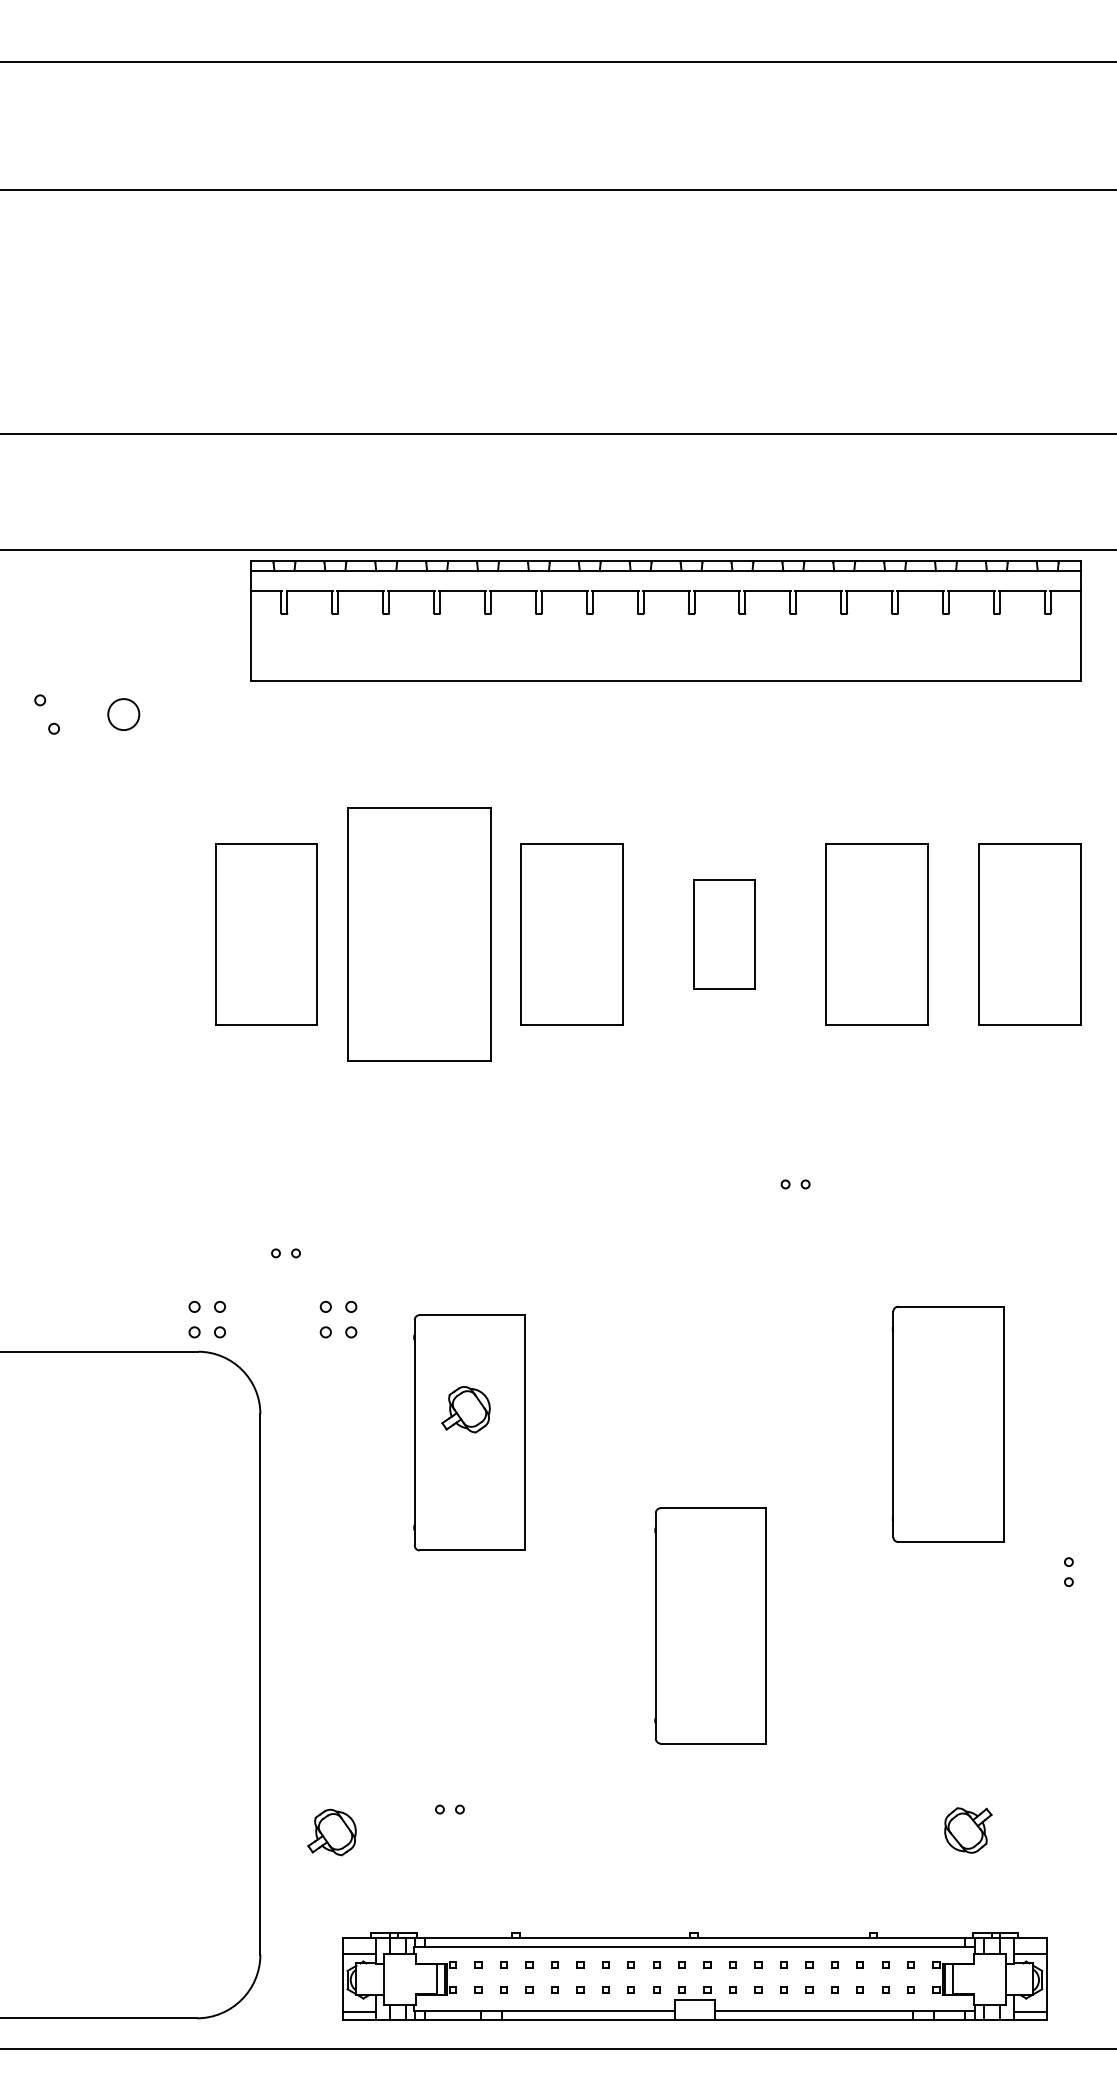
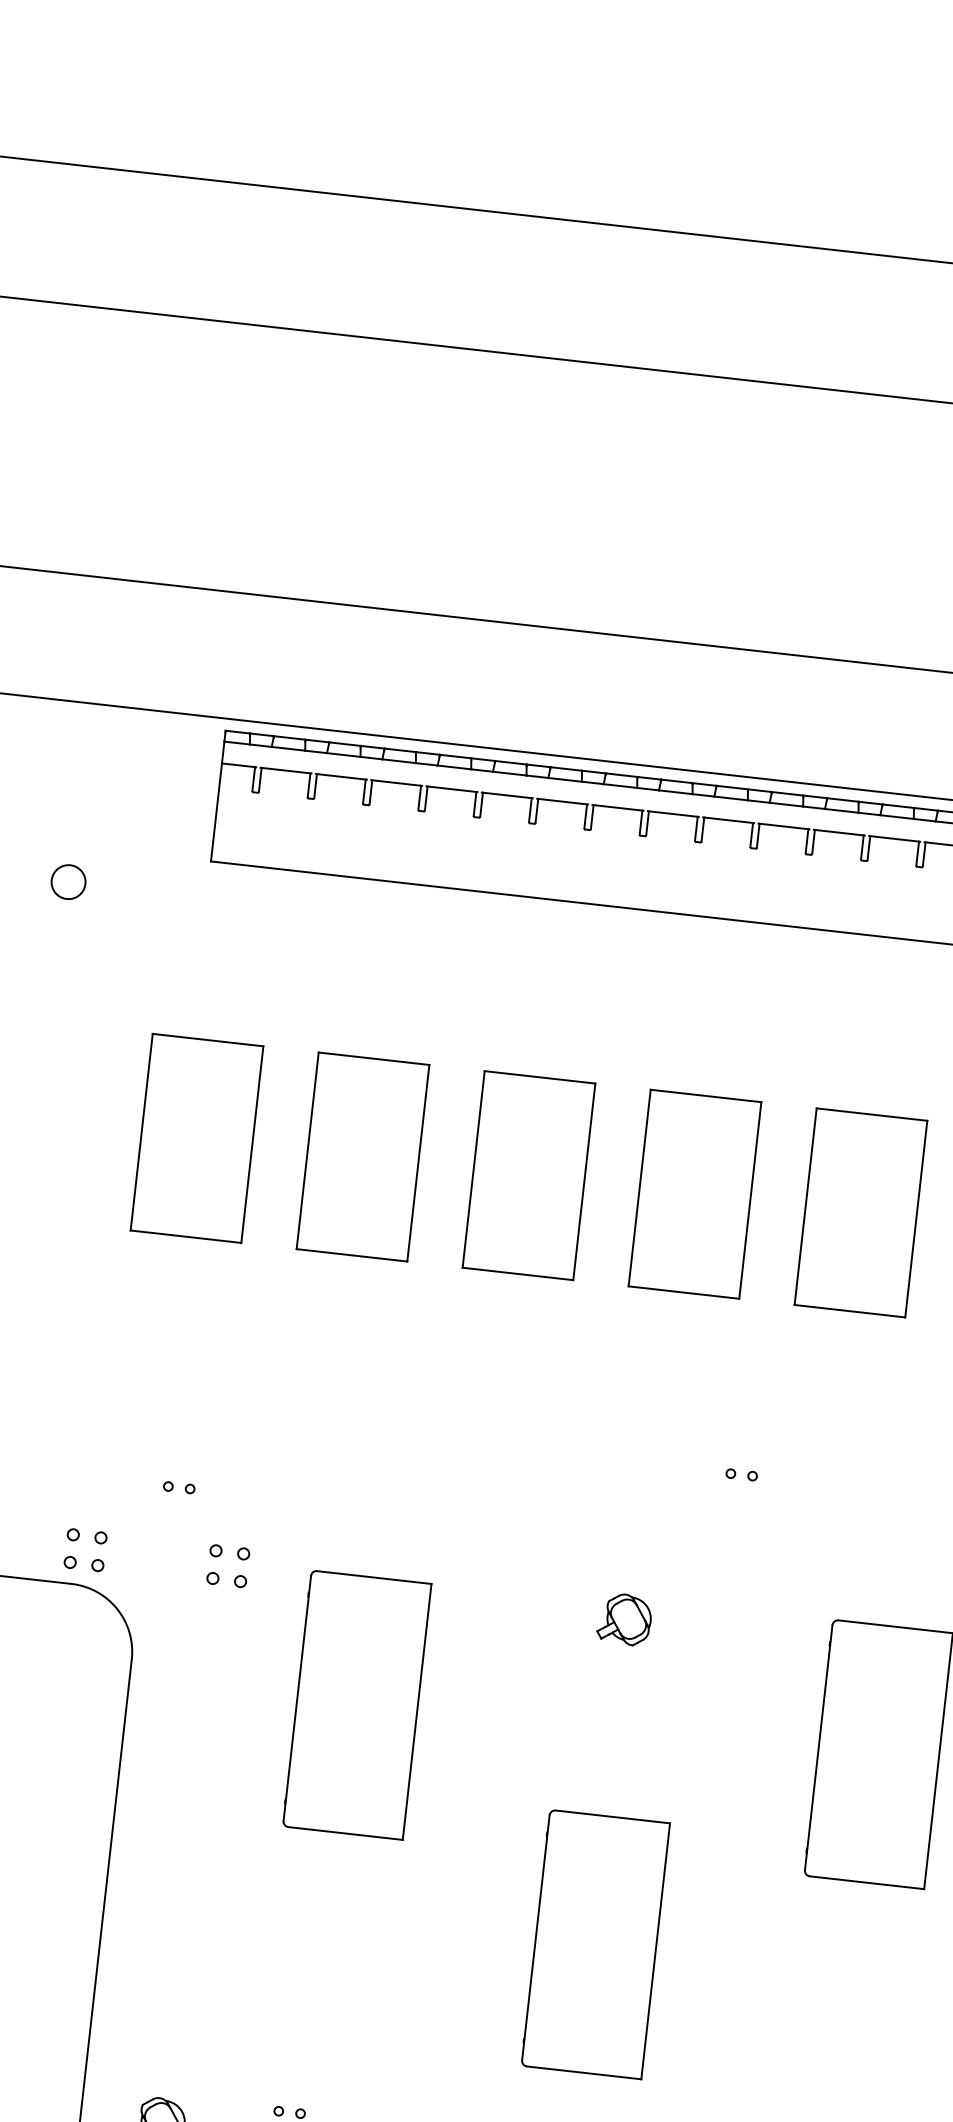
part: (418, 934) -> (362, 1157), size x0.71
part: (724, 934) -> (694, 1194), size x1.67
part: (465, 1409) -> (624, 1619), moved

